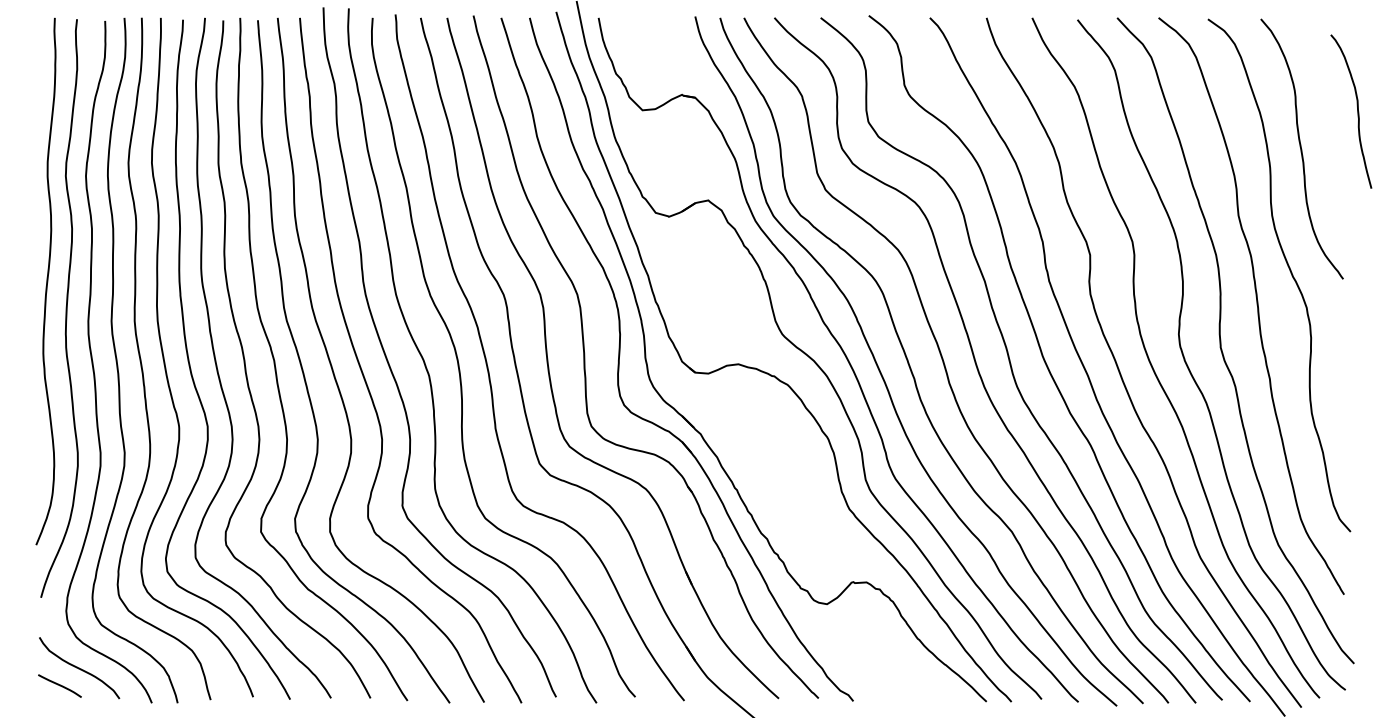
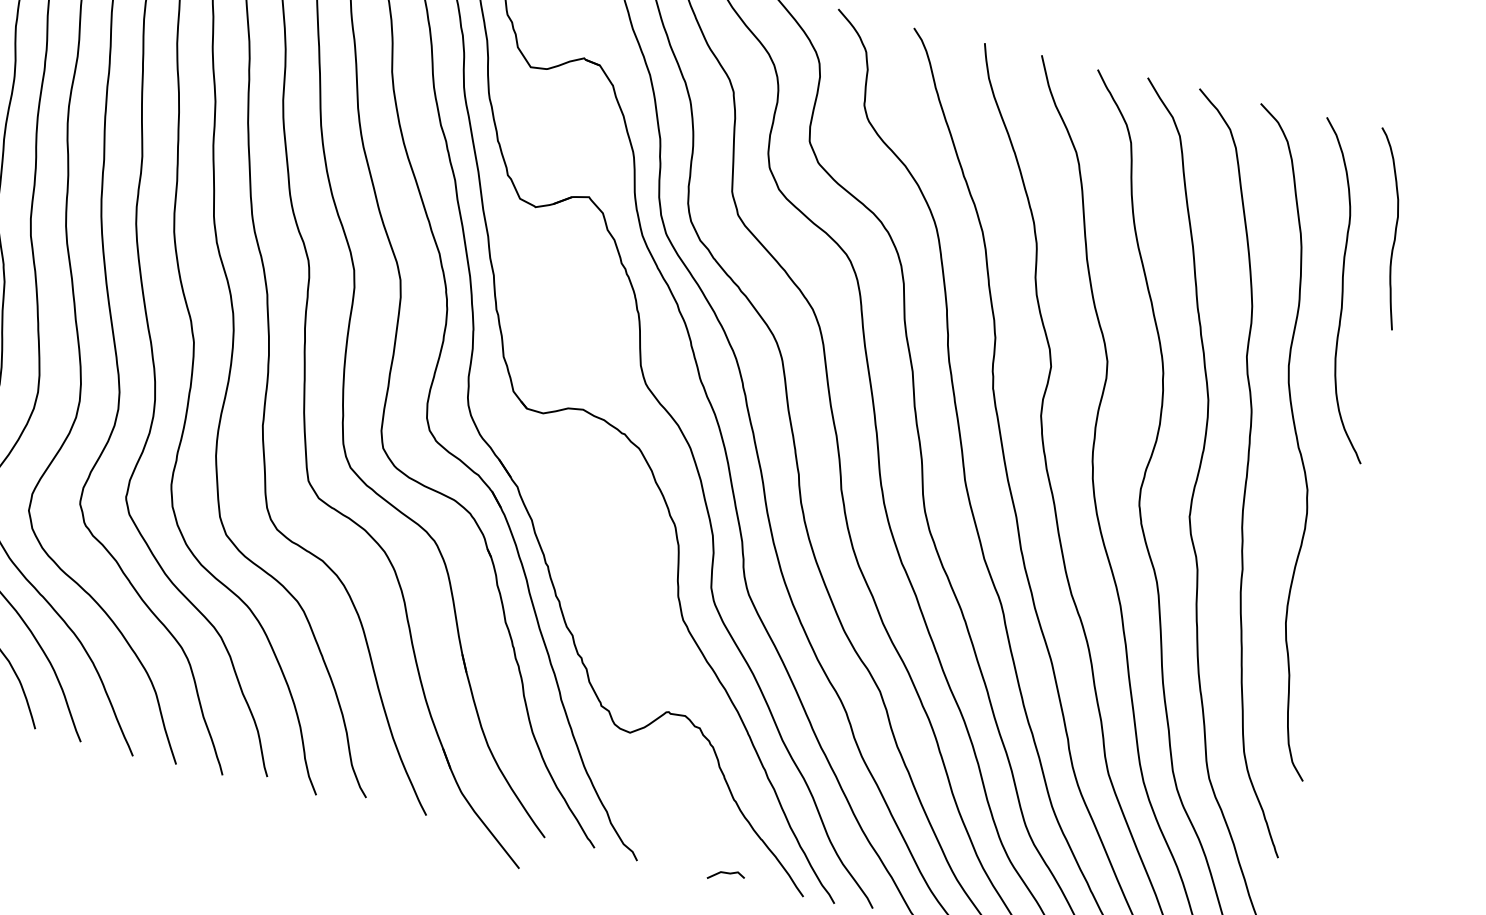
curve: (1357, 111) -> (1395, 230), moved
line: (923, 696) -> (725, 873), added

